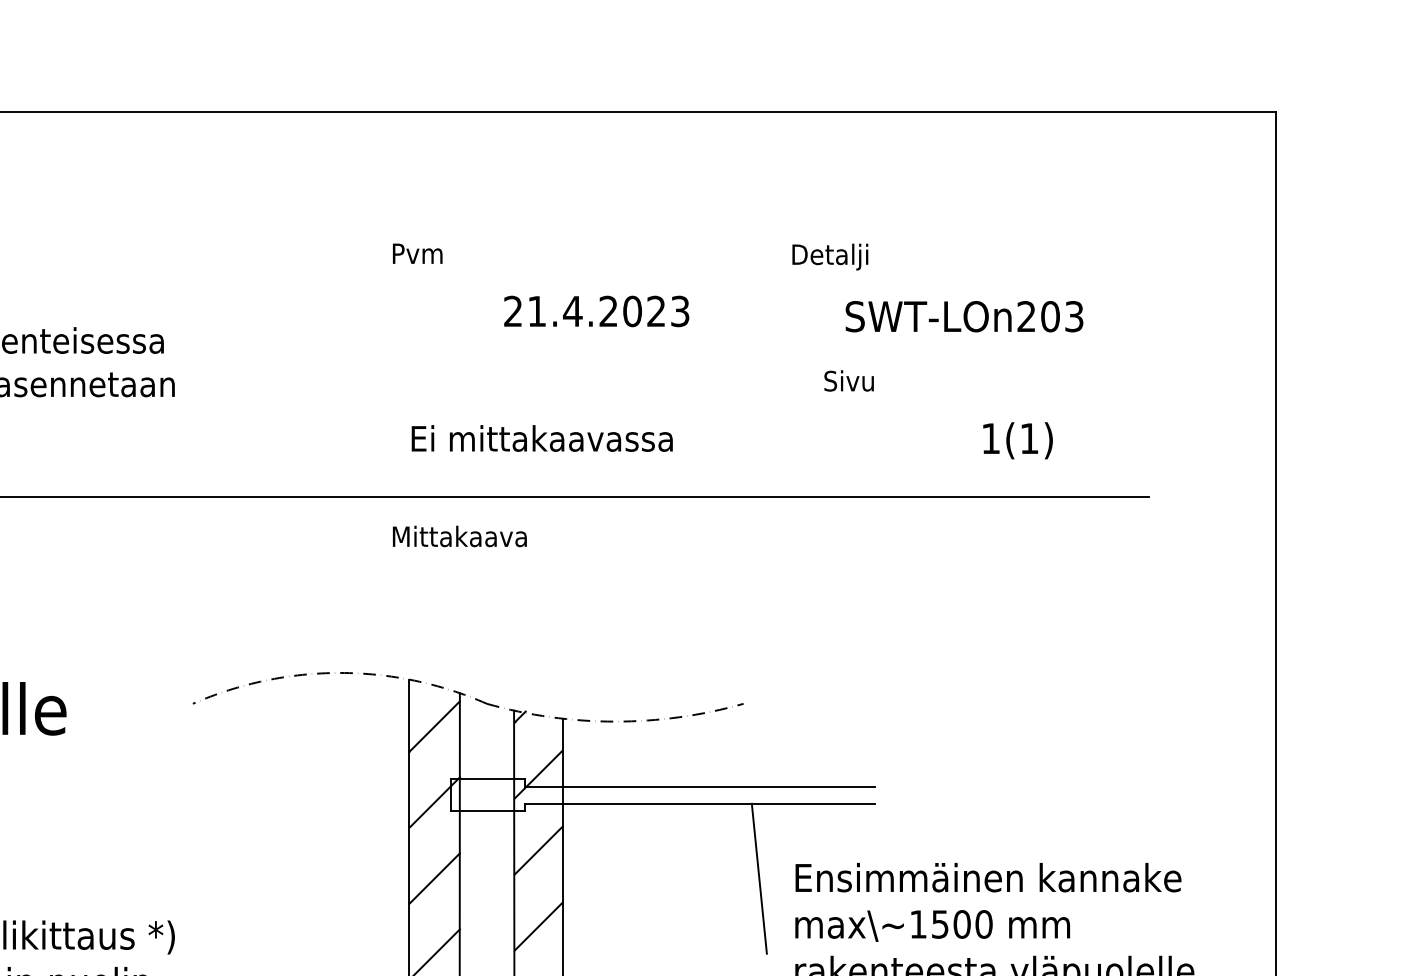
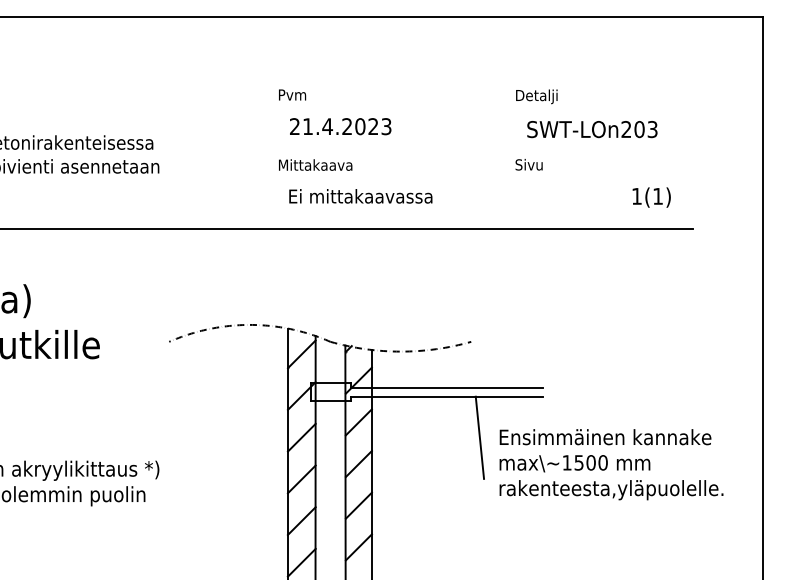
text: (829, 256) -> (536, 96), moved
text: (596, 311) -> (340, 126), moved
text: (1017, 440) -> (651, 197), moved
text: (459, 535) -> (315, 164), moved

